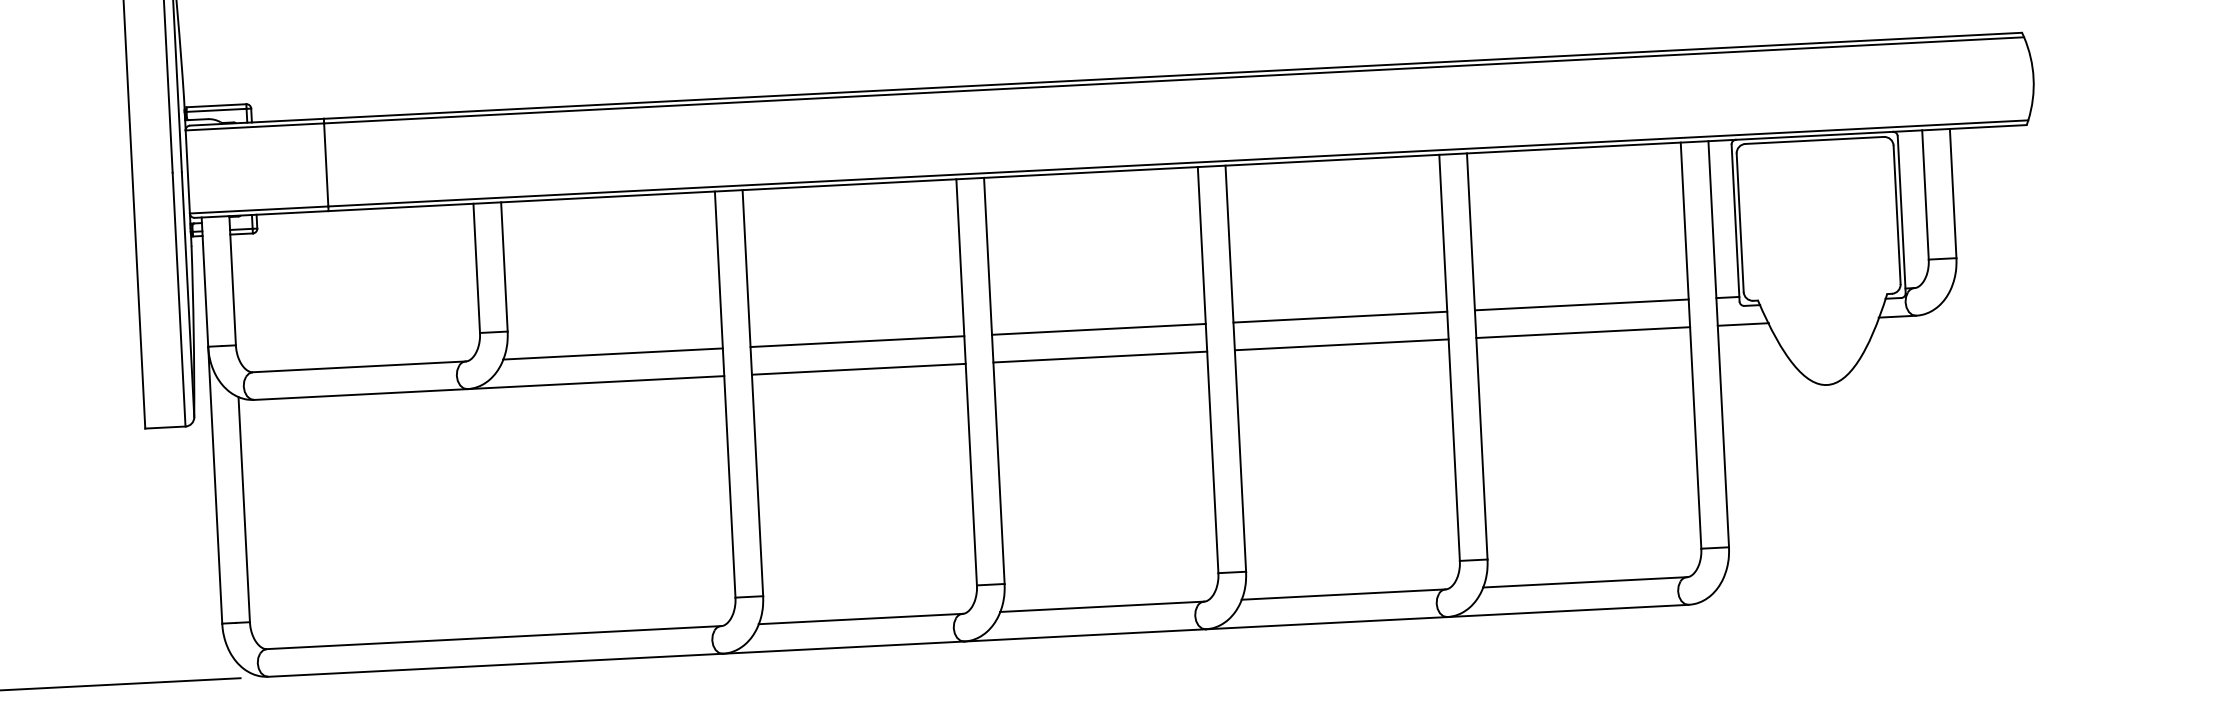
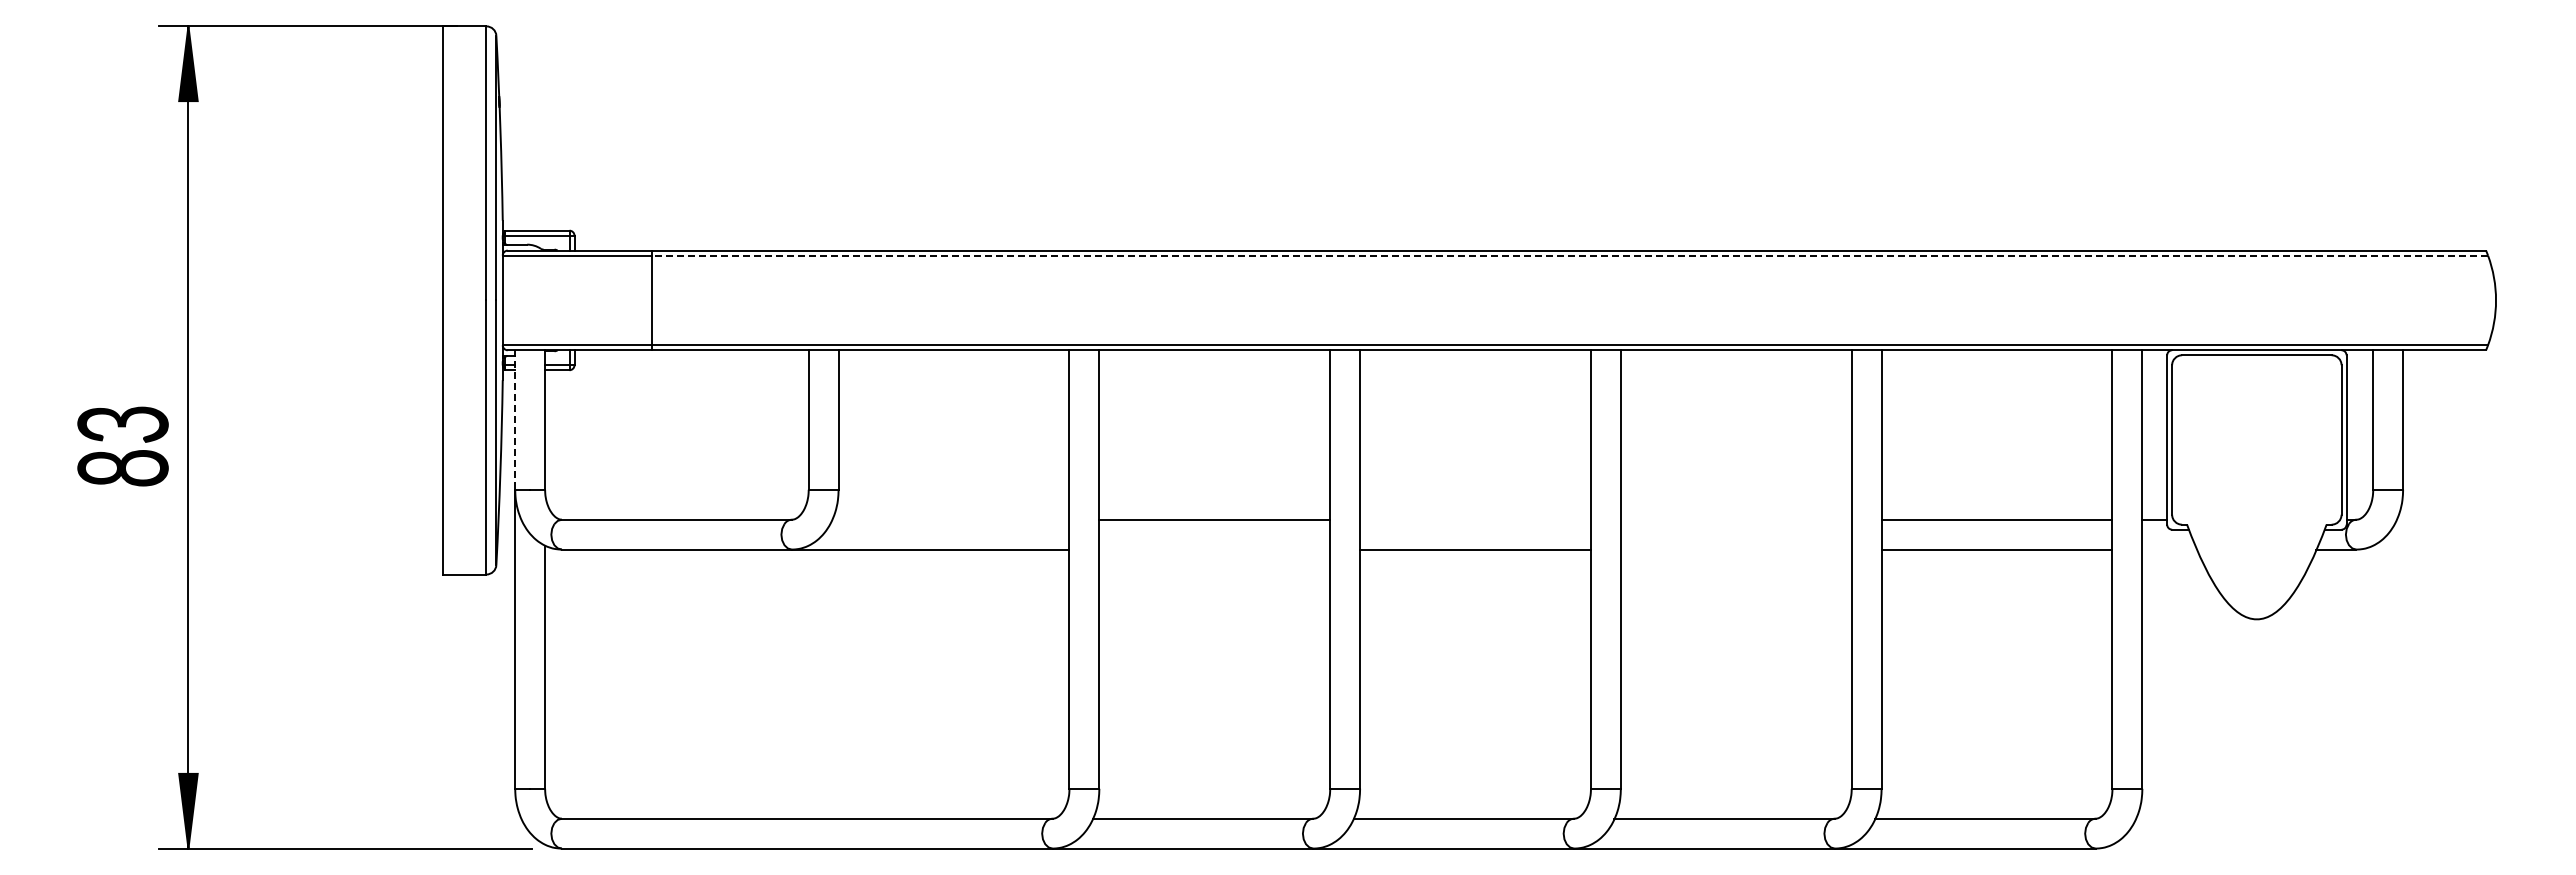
line: (1174, 80) -> (1570, 255), solid -> dashed
line: (205, 282) -> (515, 420), solid -> dashed
line: (1339, 316) -> (1735, 519), removed
line: (1742, 324) -> (2169, 549), removed
line: (1098, 329) -> (1475, 519), removed
line: (1341, 344) -> (1735, 549), removed
line: (612, 353) -> (950, 519), removed
line: (858, 369) -> (1214, 549), removed

